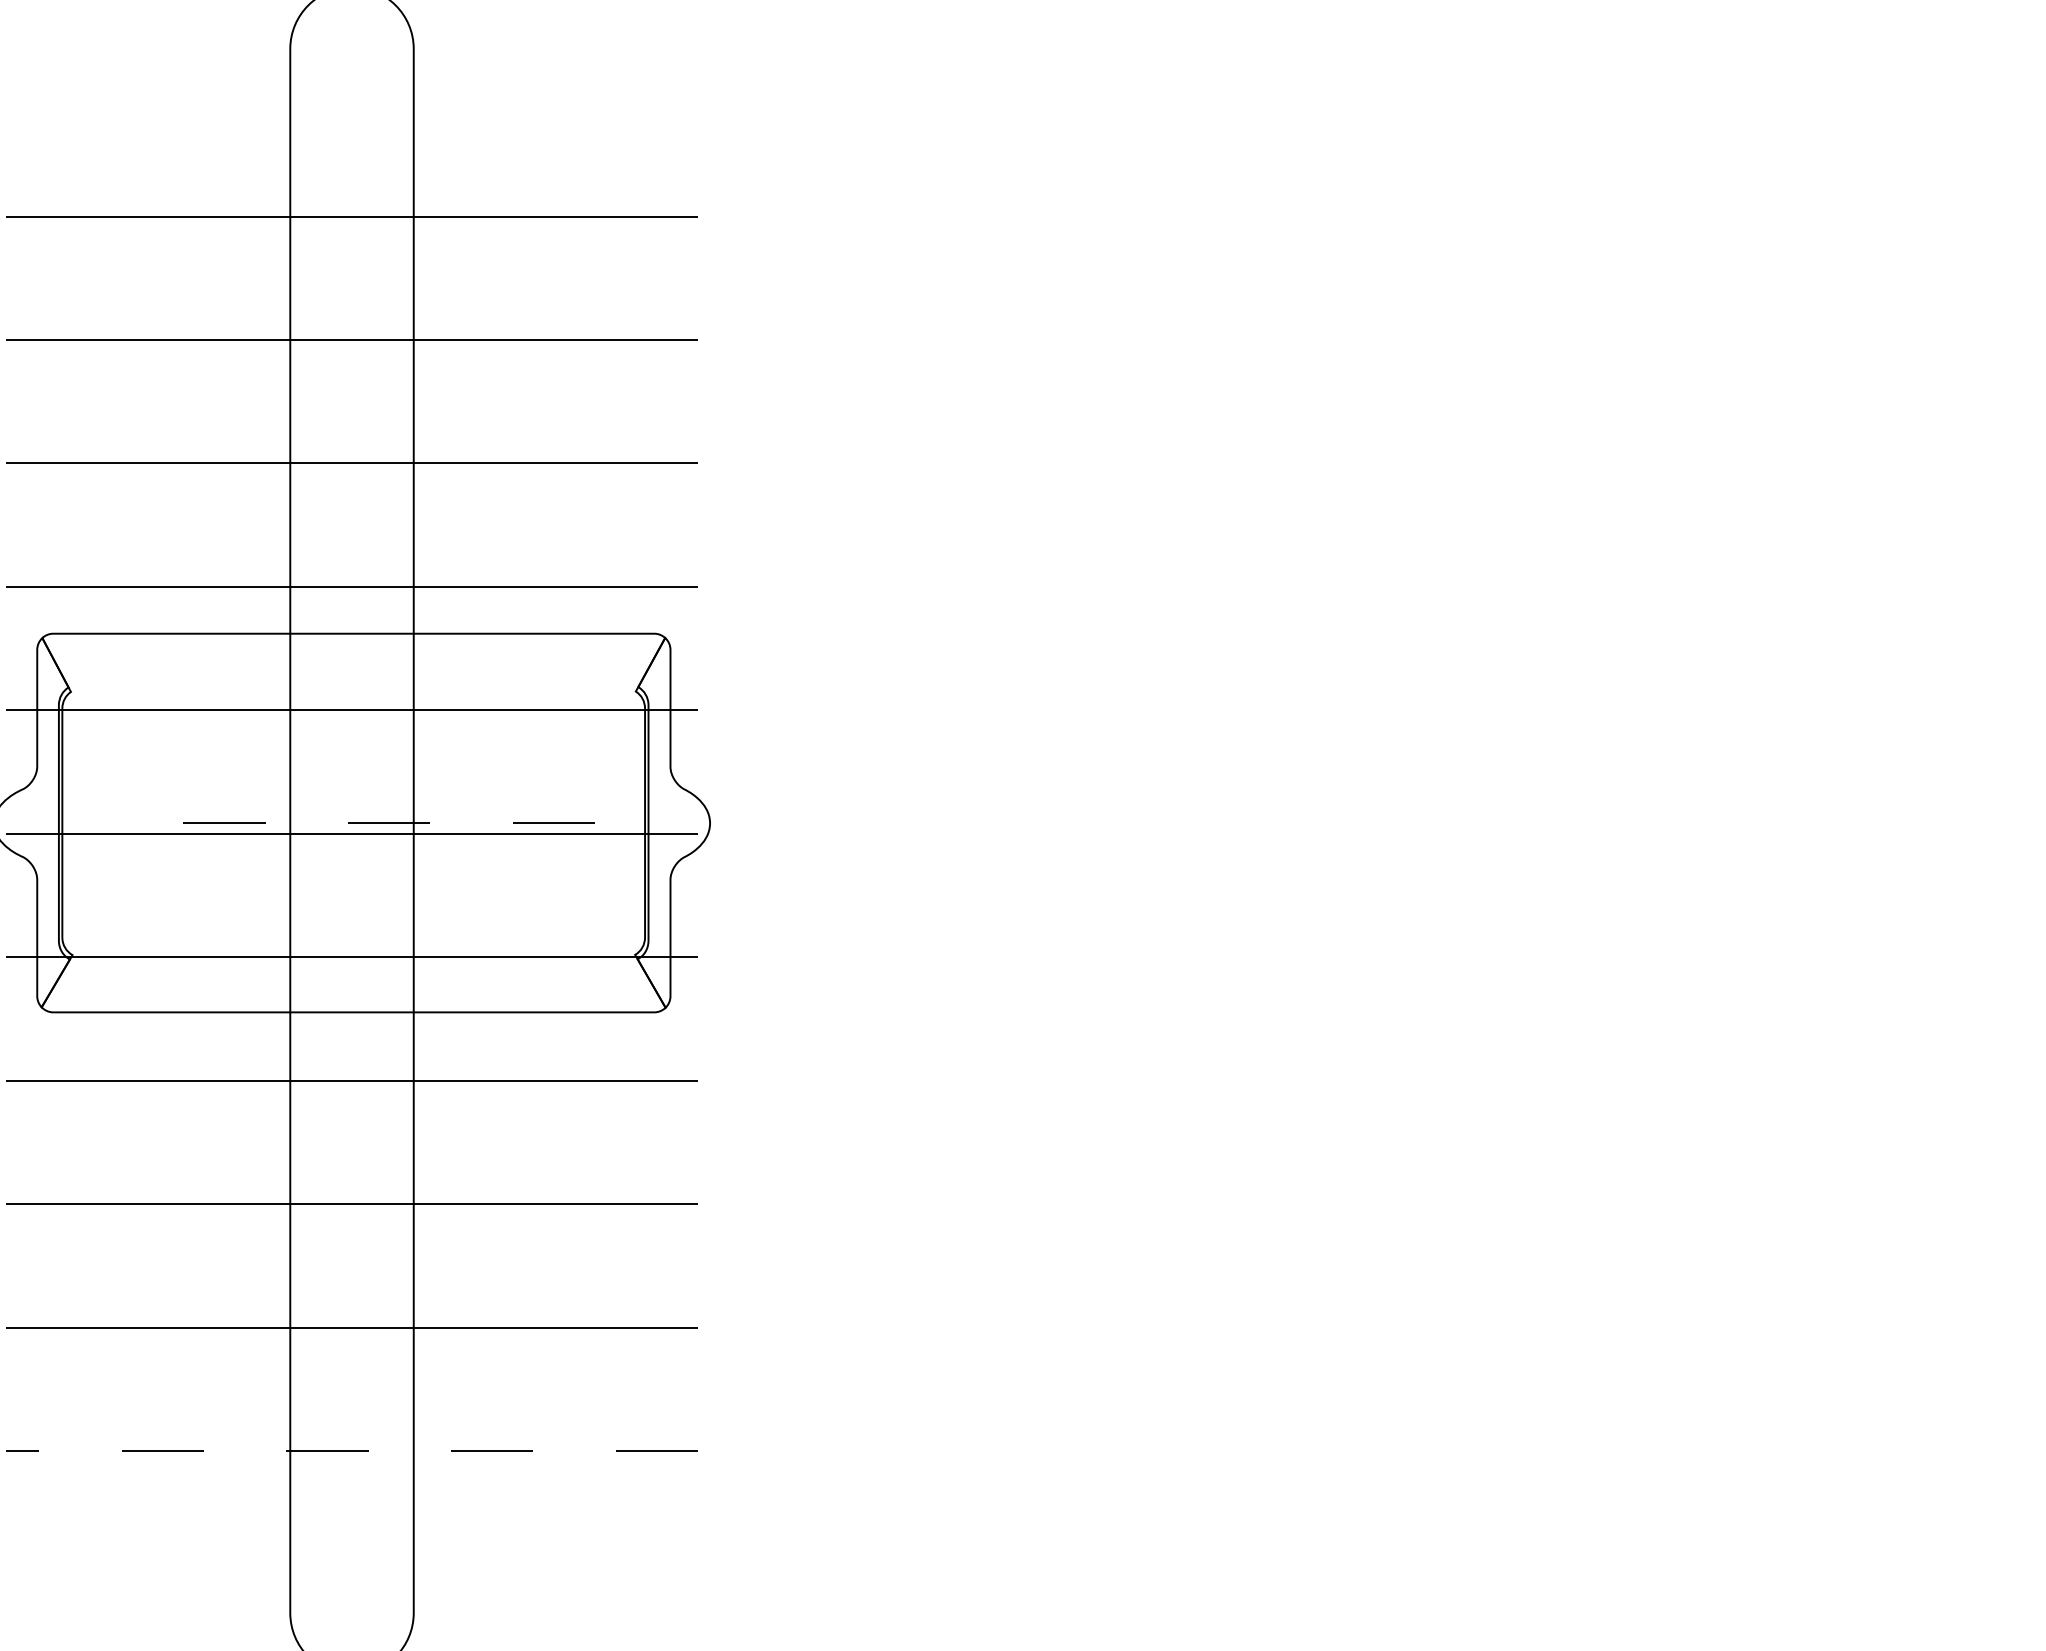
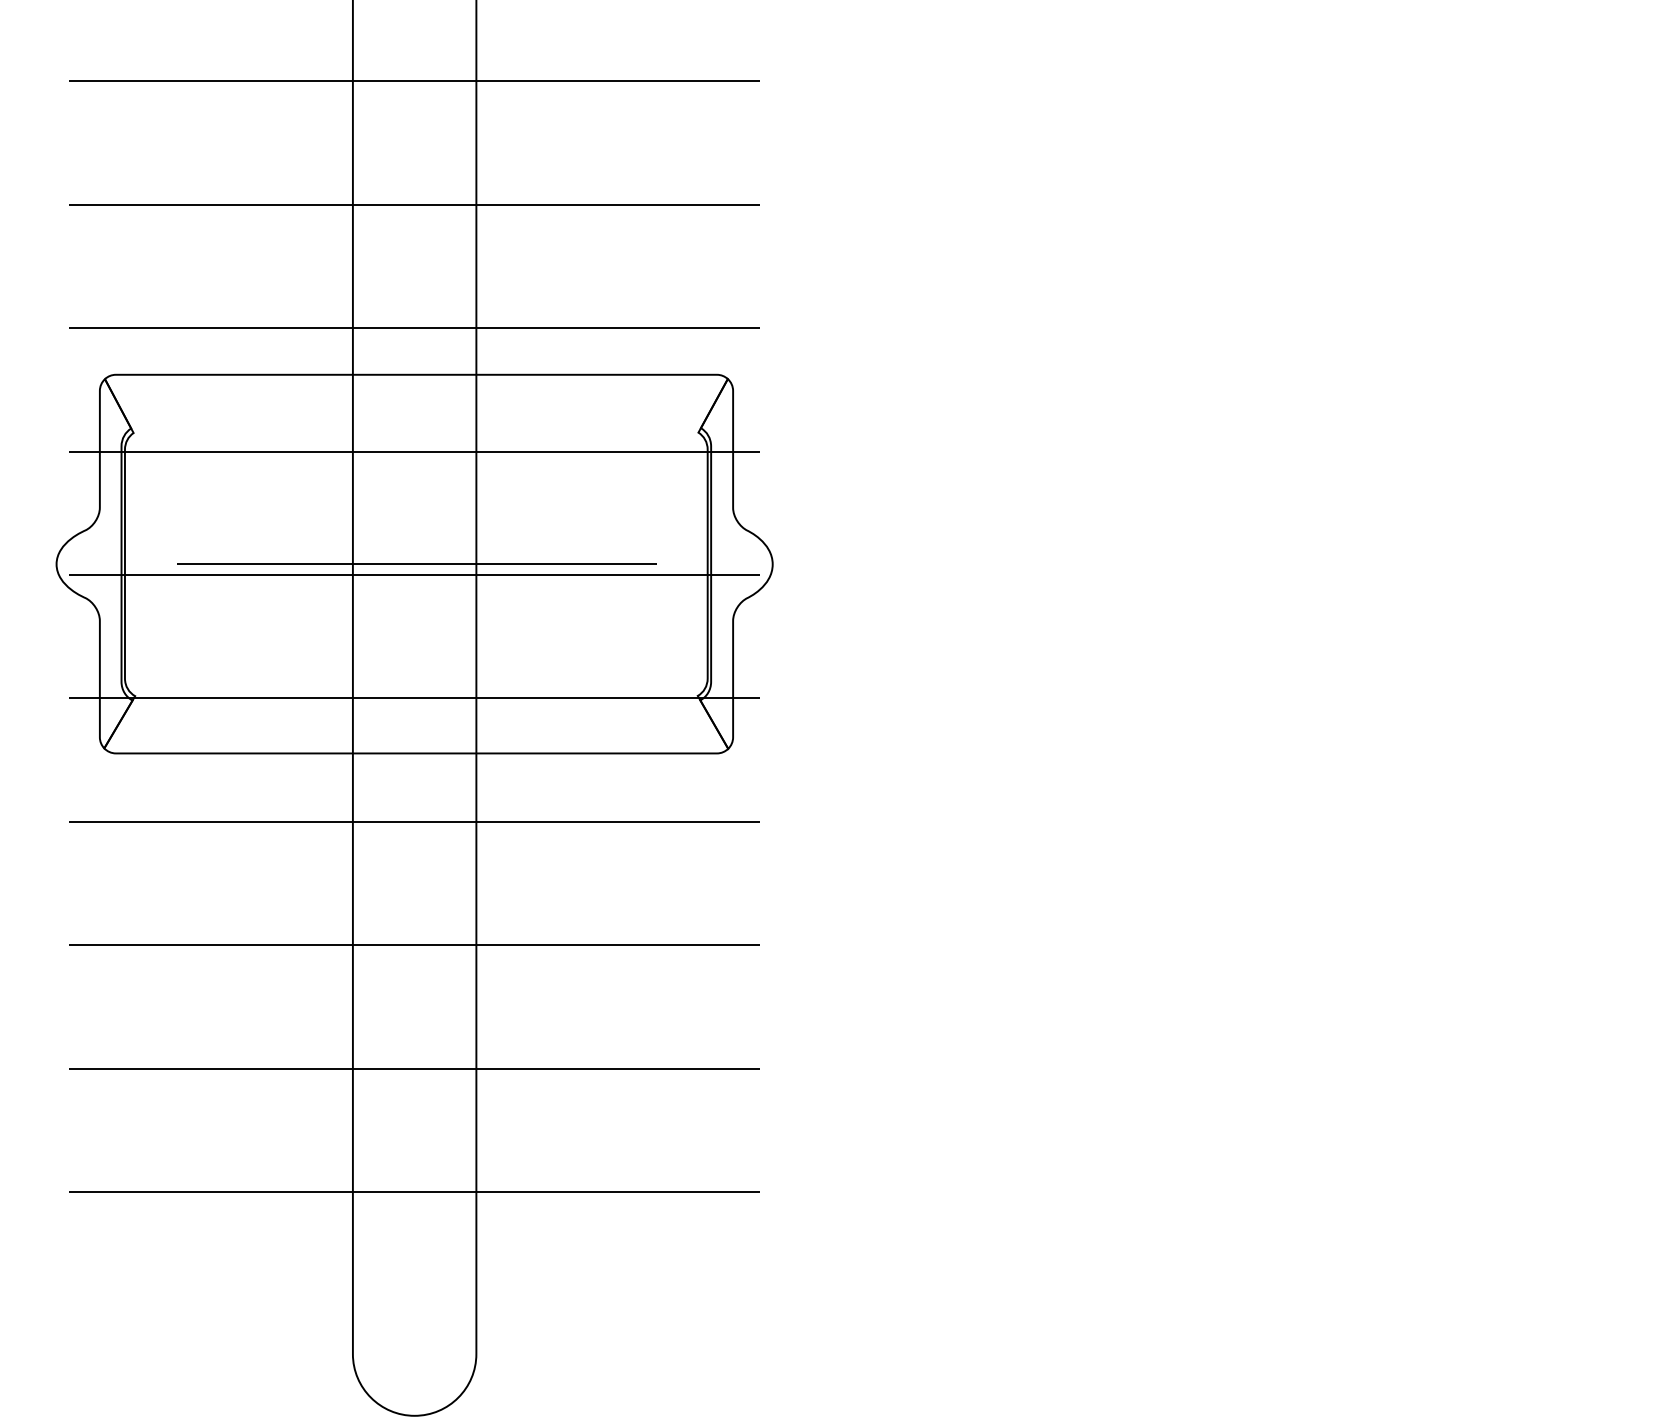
line: (353, 822) -> (416, 563), dashed -> solid
line: (351, 1451) -> (414, 1192), dashed -> solid

